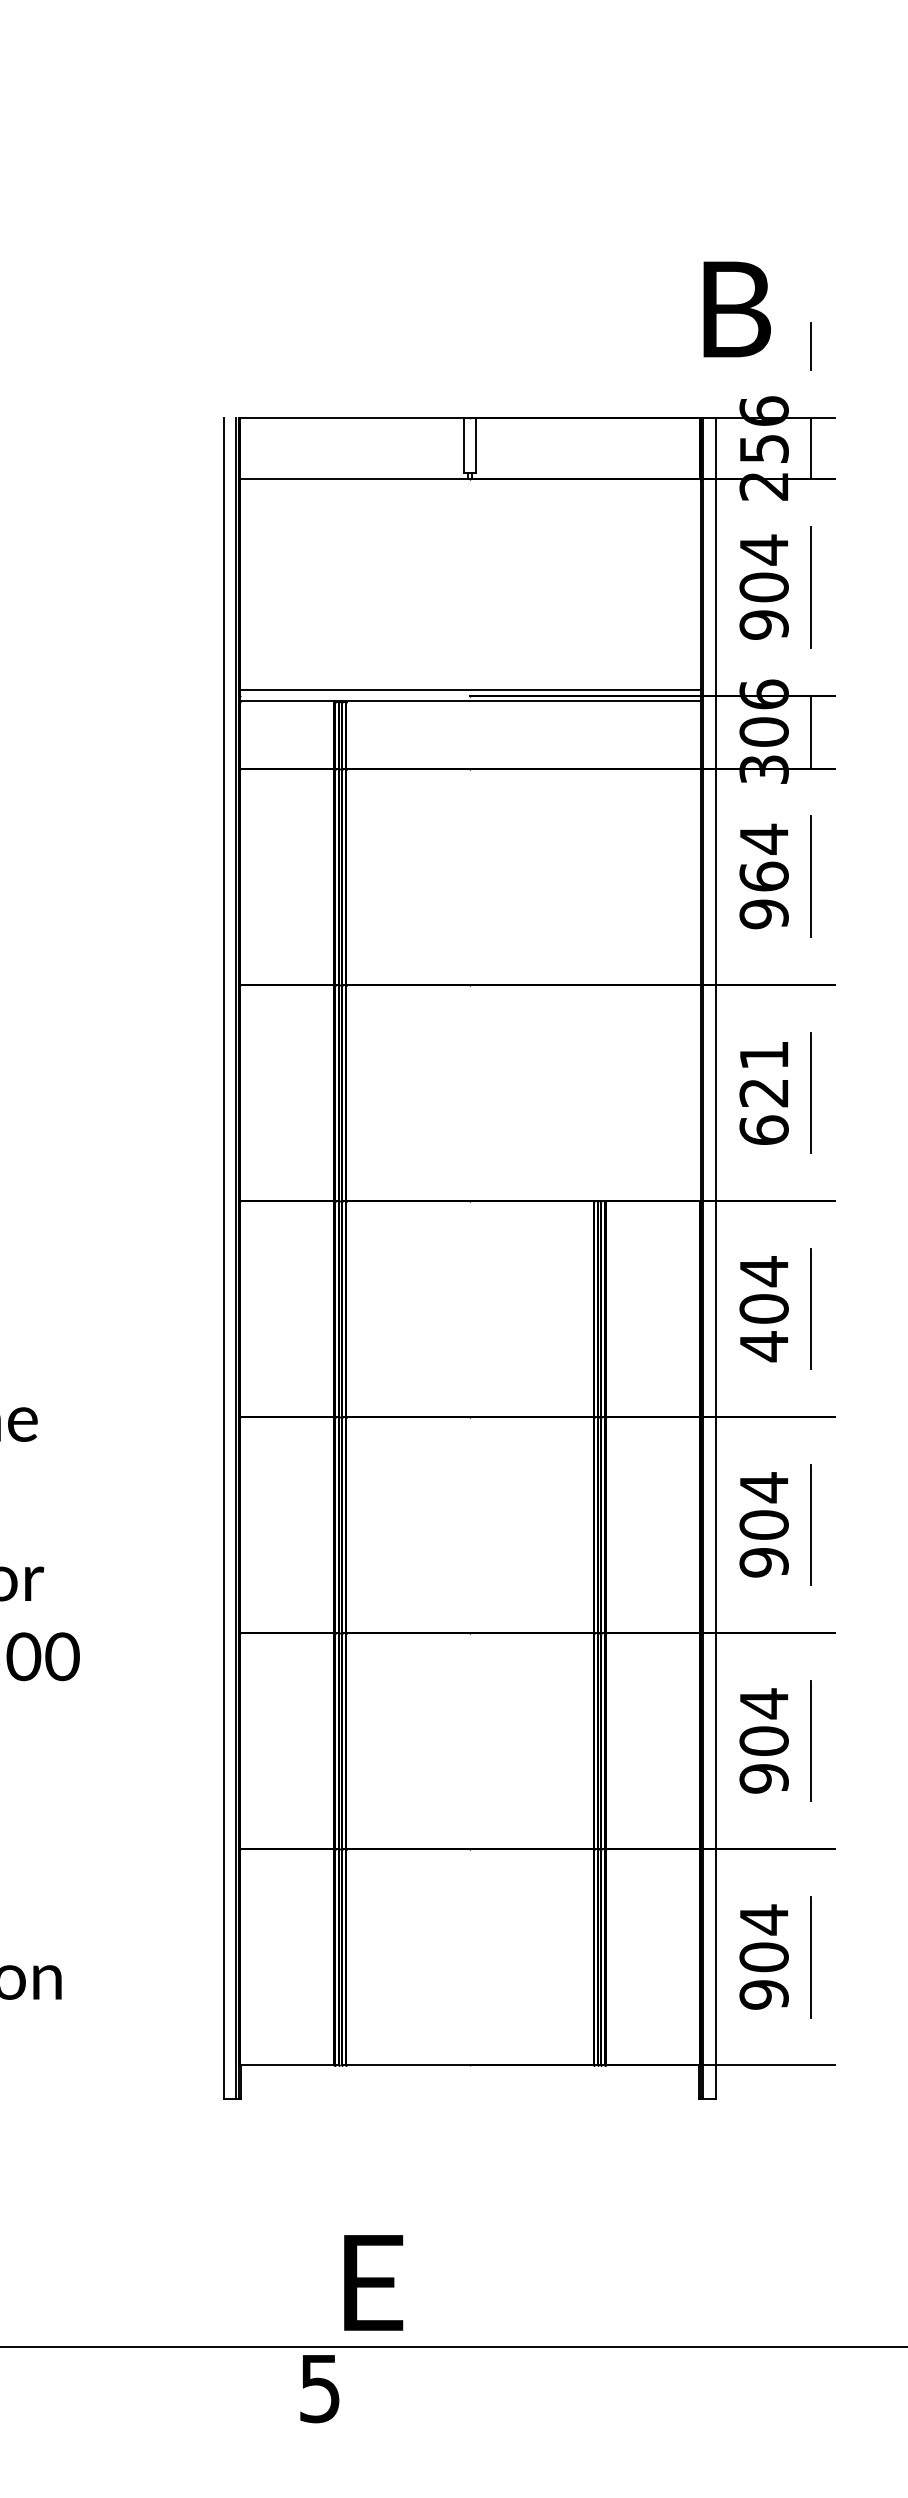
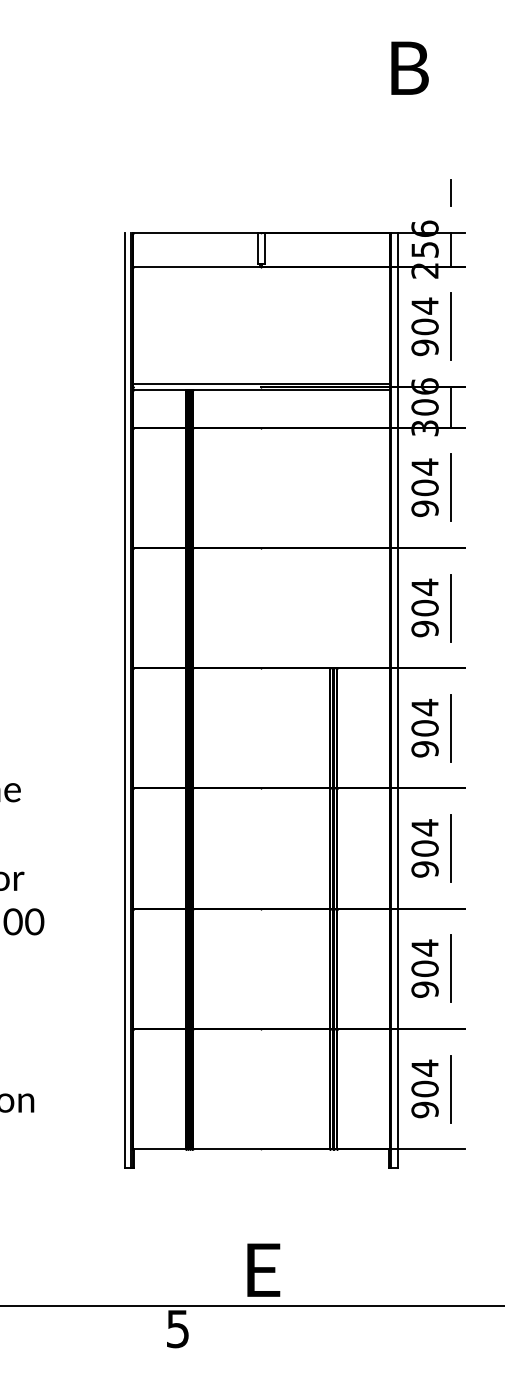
text: (736, 308) -> (409, 67), moved
text: (763, 876) -> (424, 487), 964 -> 904
text: (763, 1091) -> (424, 607), 621 -> 904
text: (763, 1345) -> (424, 748), 404 -> 904
text: (373, 2281) -> (263, 1269), moved

